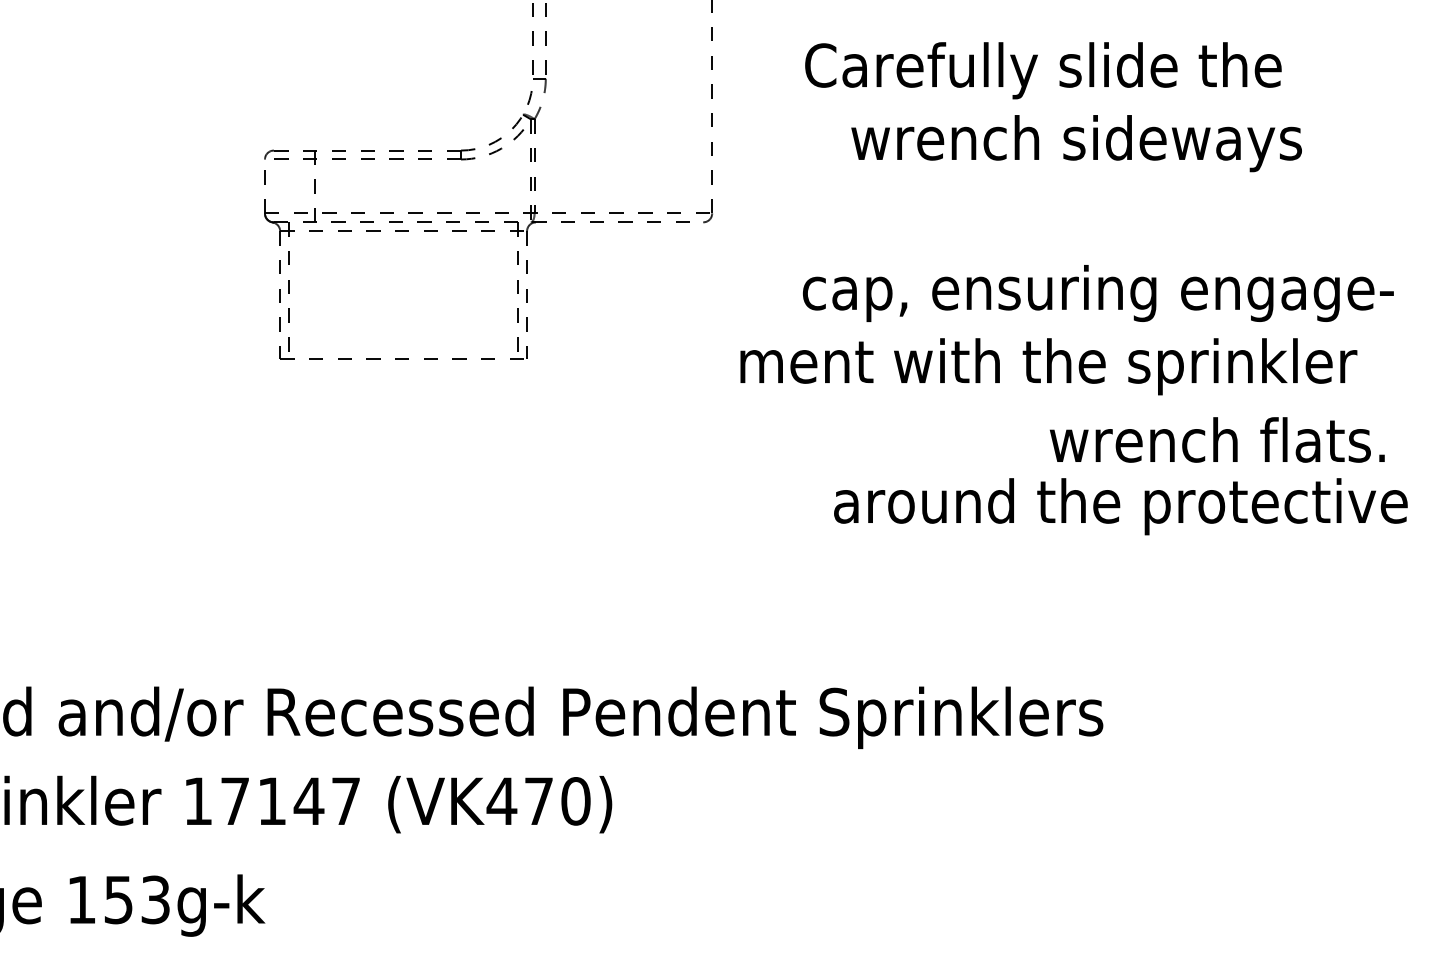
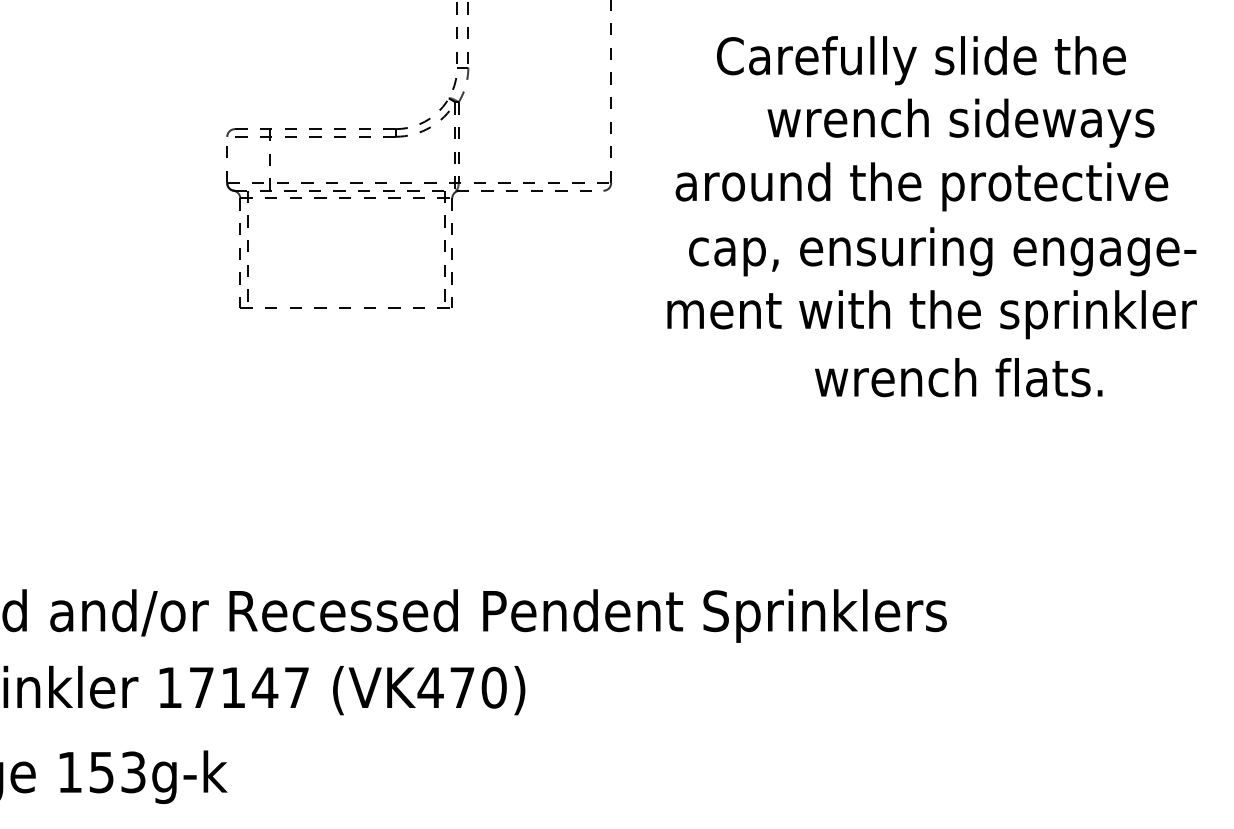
text: (1043, 70) -> (921, 60), moved
text: (1076, 142) -> (960, 122), moved
text: (1048, 366) -> (931, 314), moved
text: (1217, 439) -> (958, 377), moved
text: (1120, 506) -> (921, 186), moved

